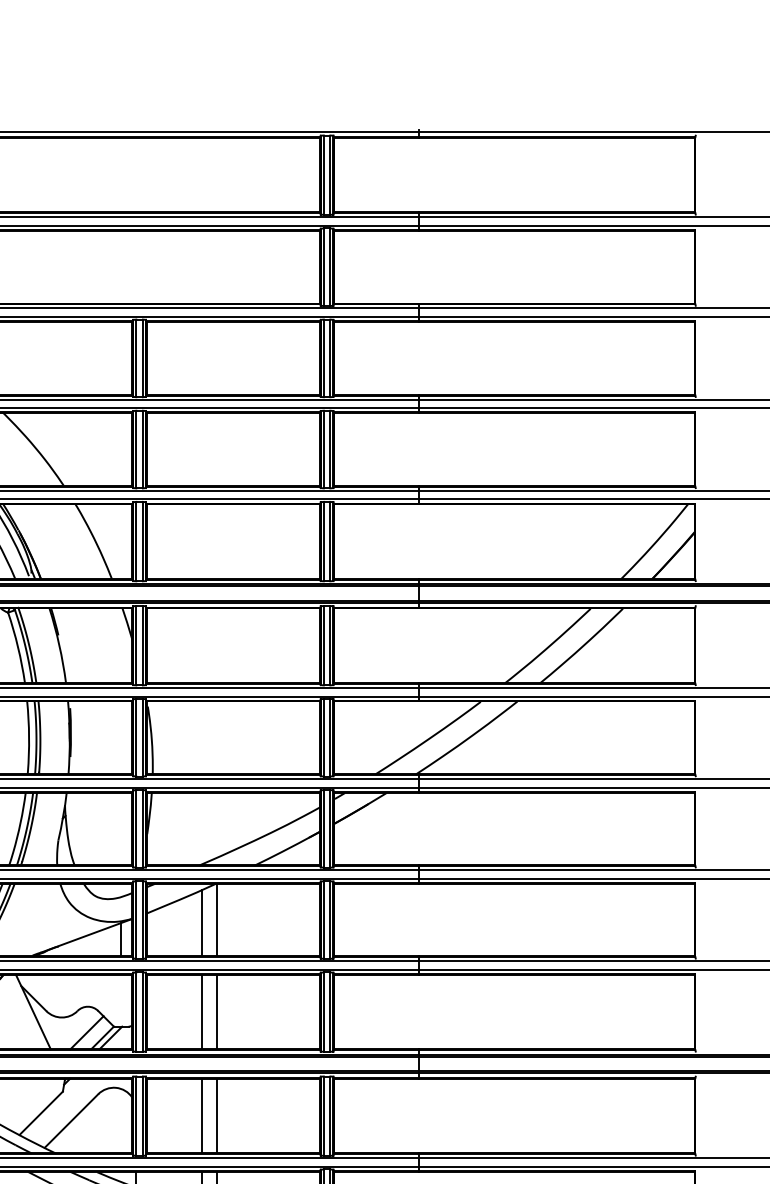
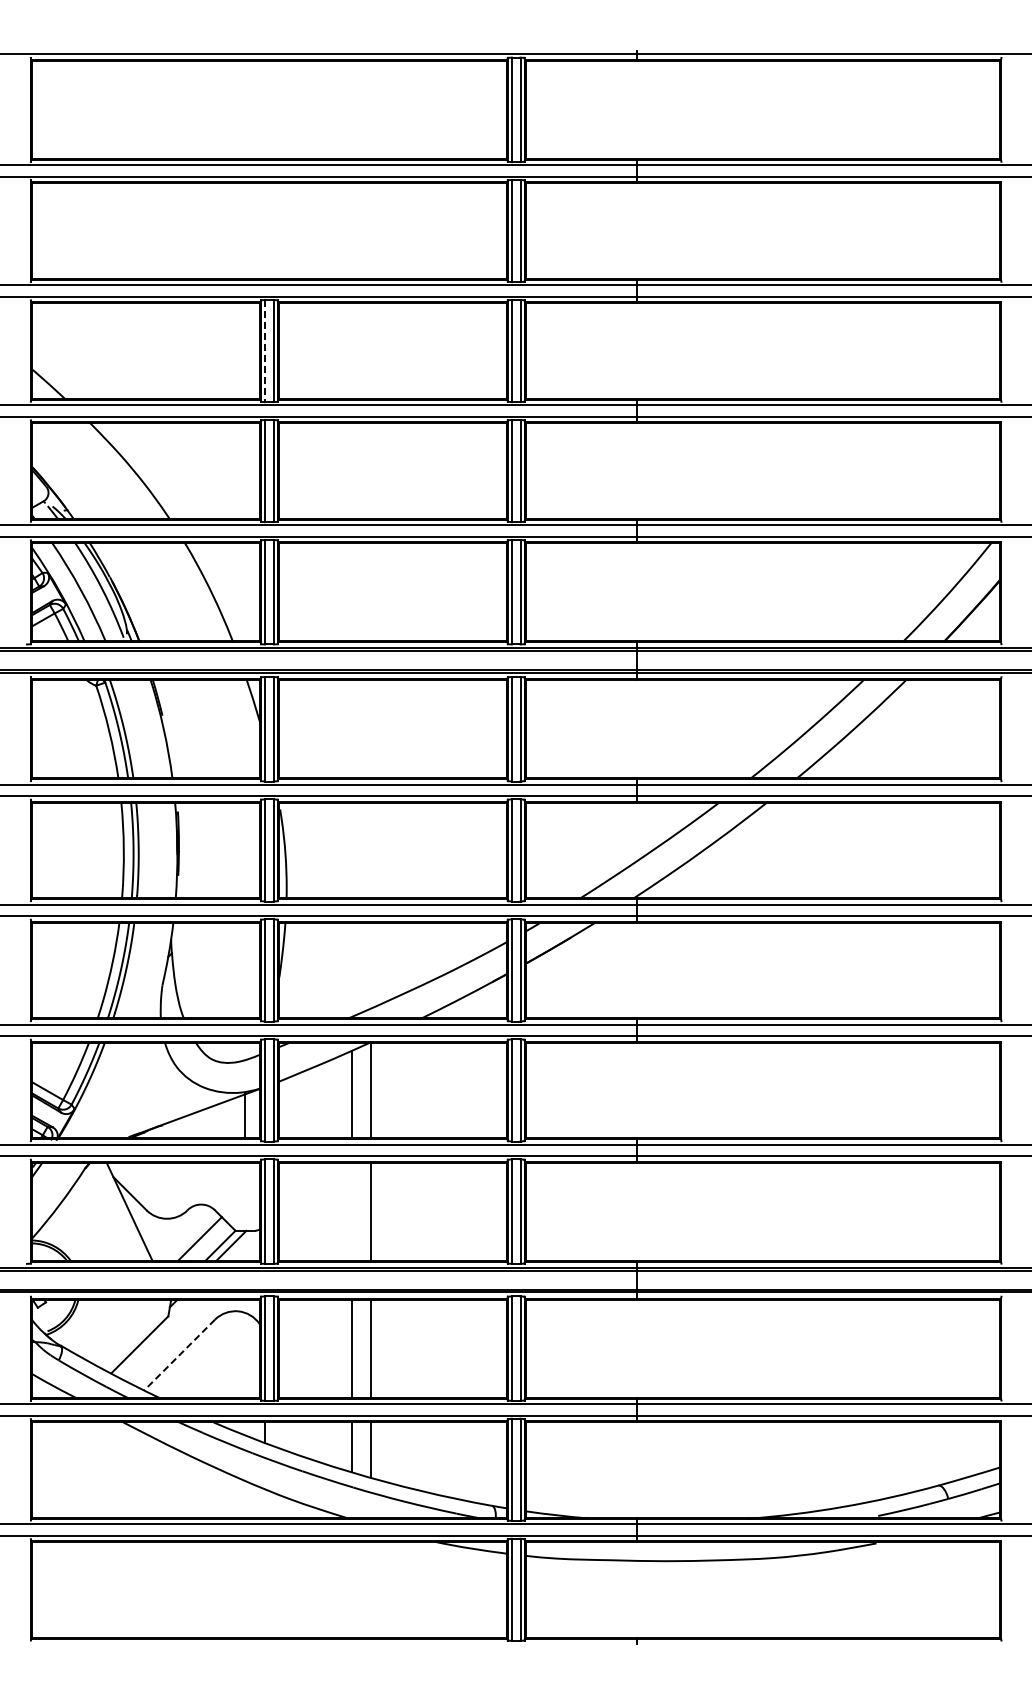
line: (136, 358) -> (265, 351), solid -> dashed
line: (202, 1011) -> (351, 1211), removed
line: (71, 1121) -> (179, 1355), solid -> dashed

